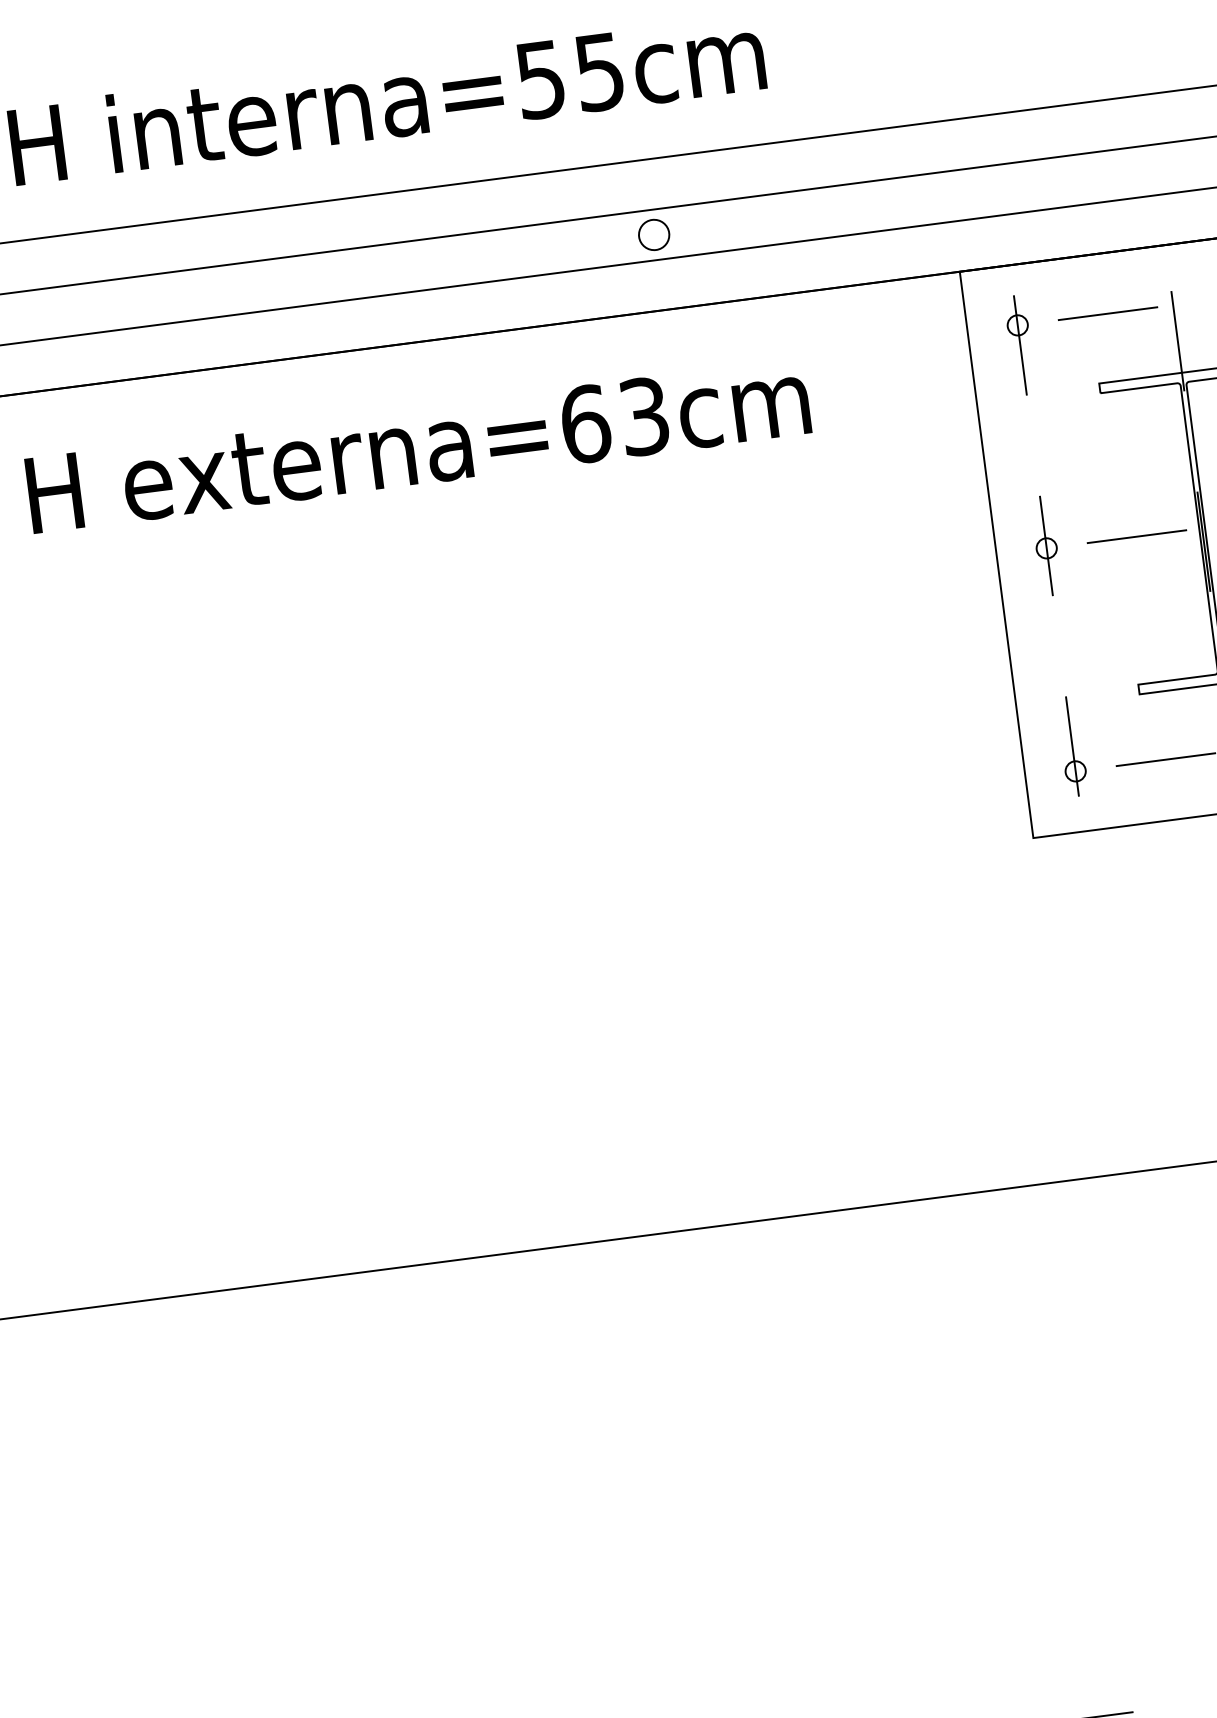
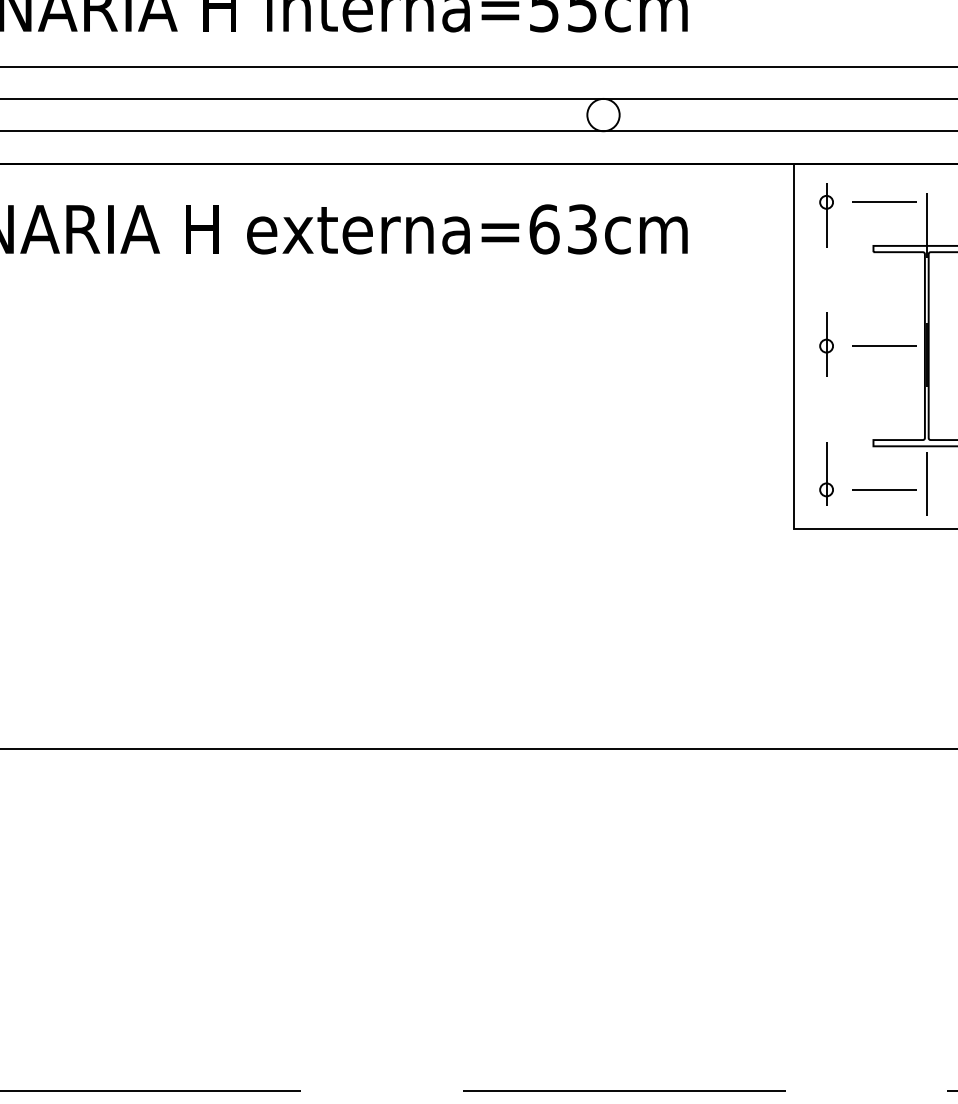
circle: (654, 234) -> (603, 114), size x1.67

